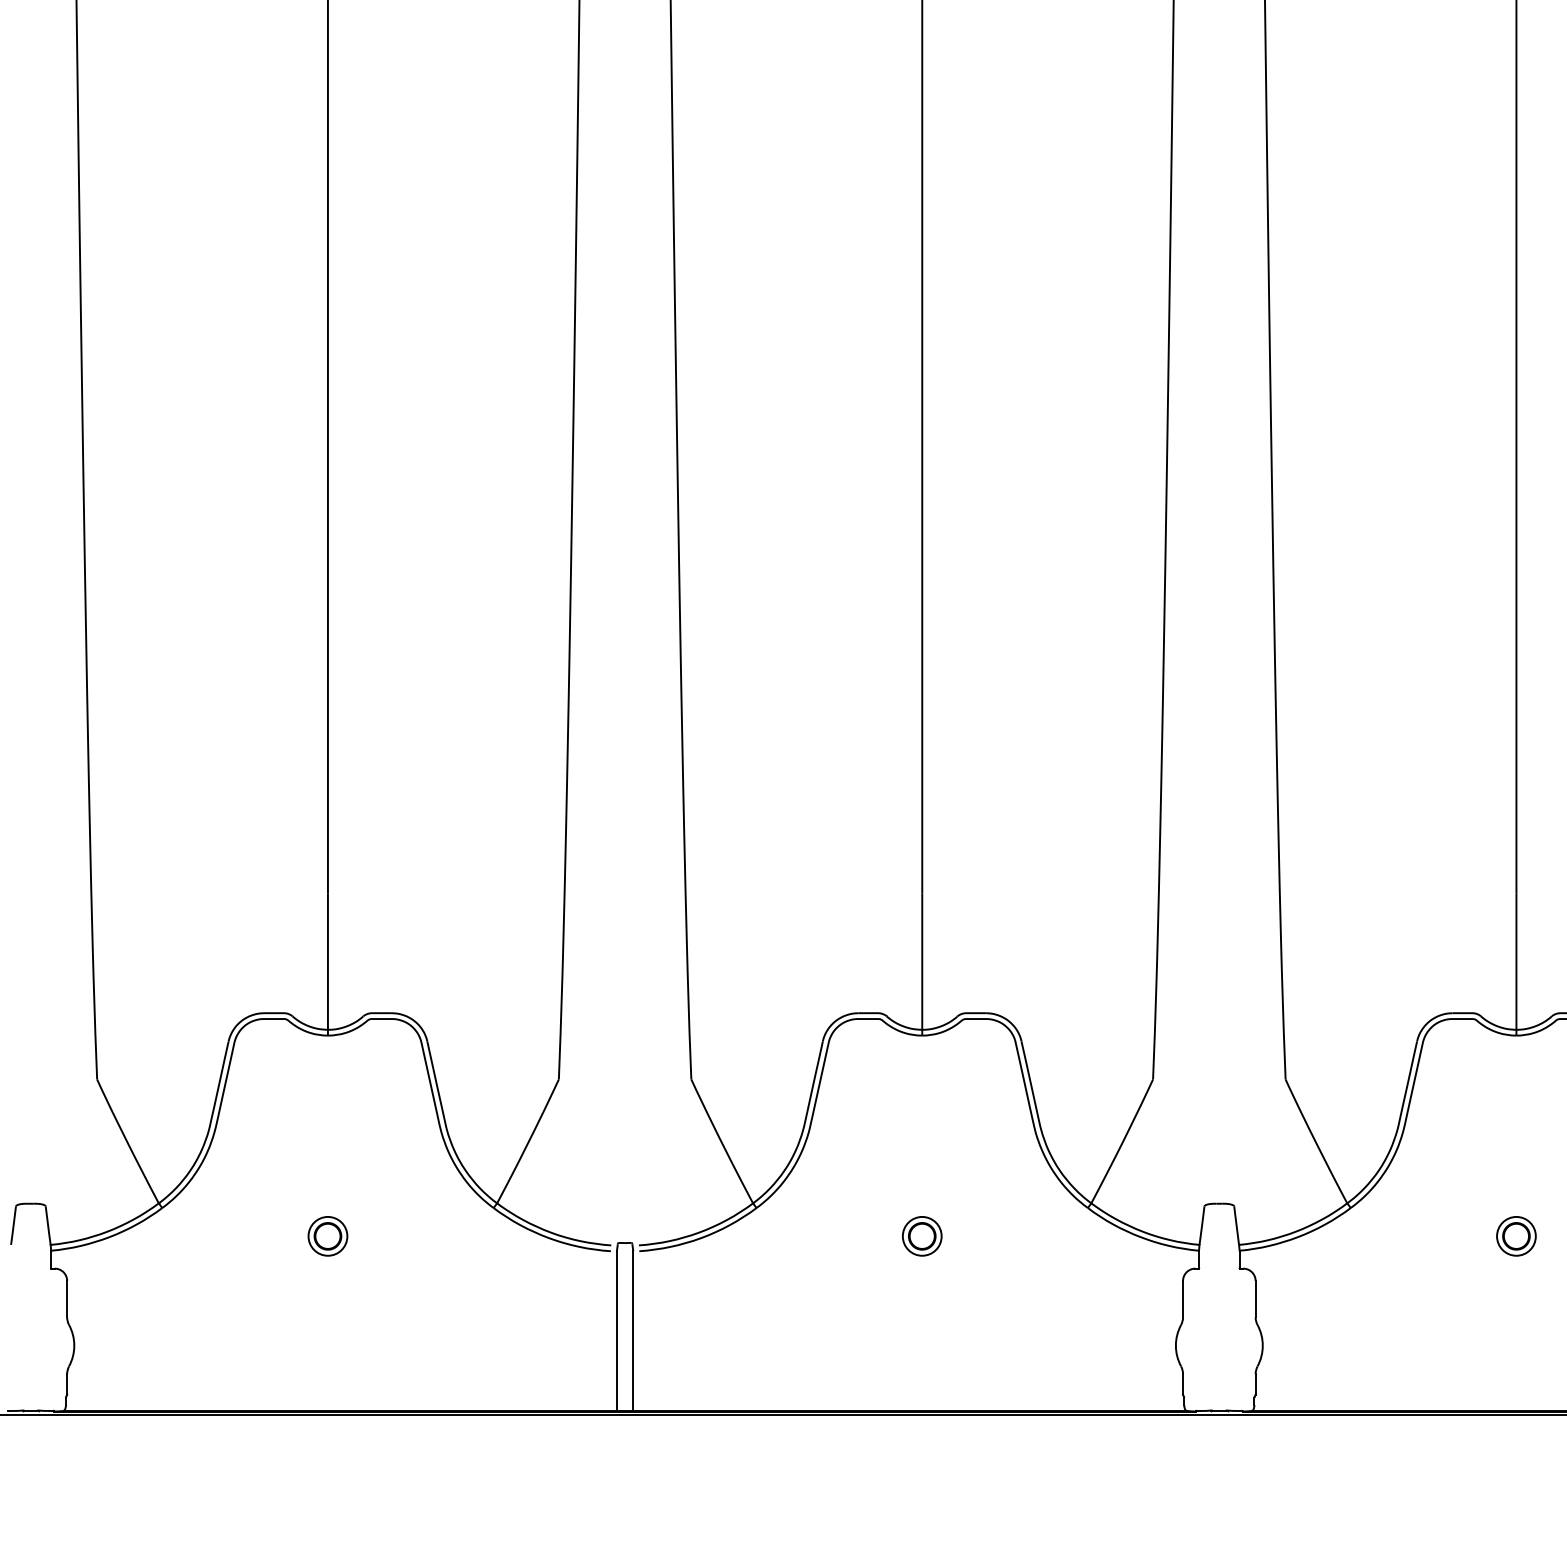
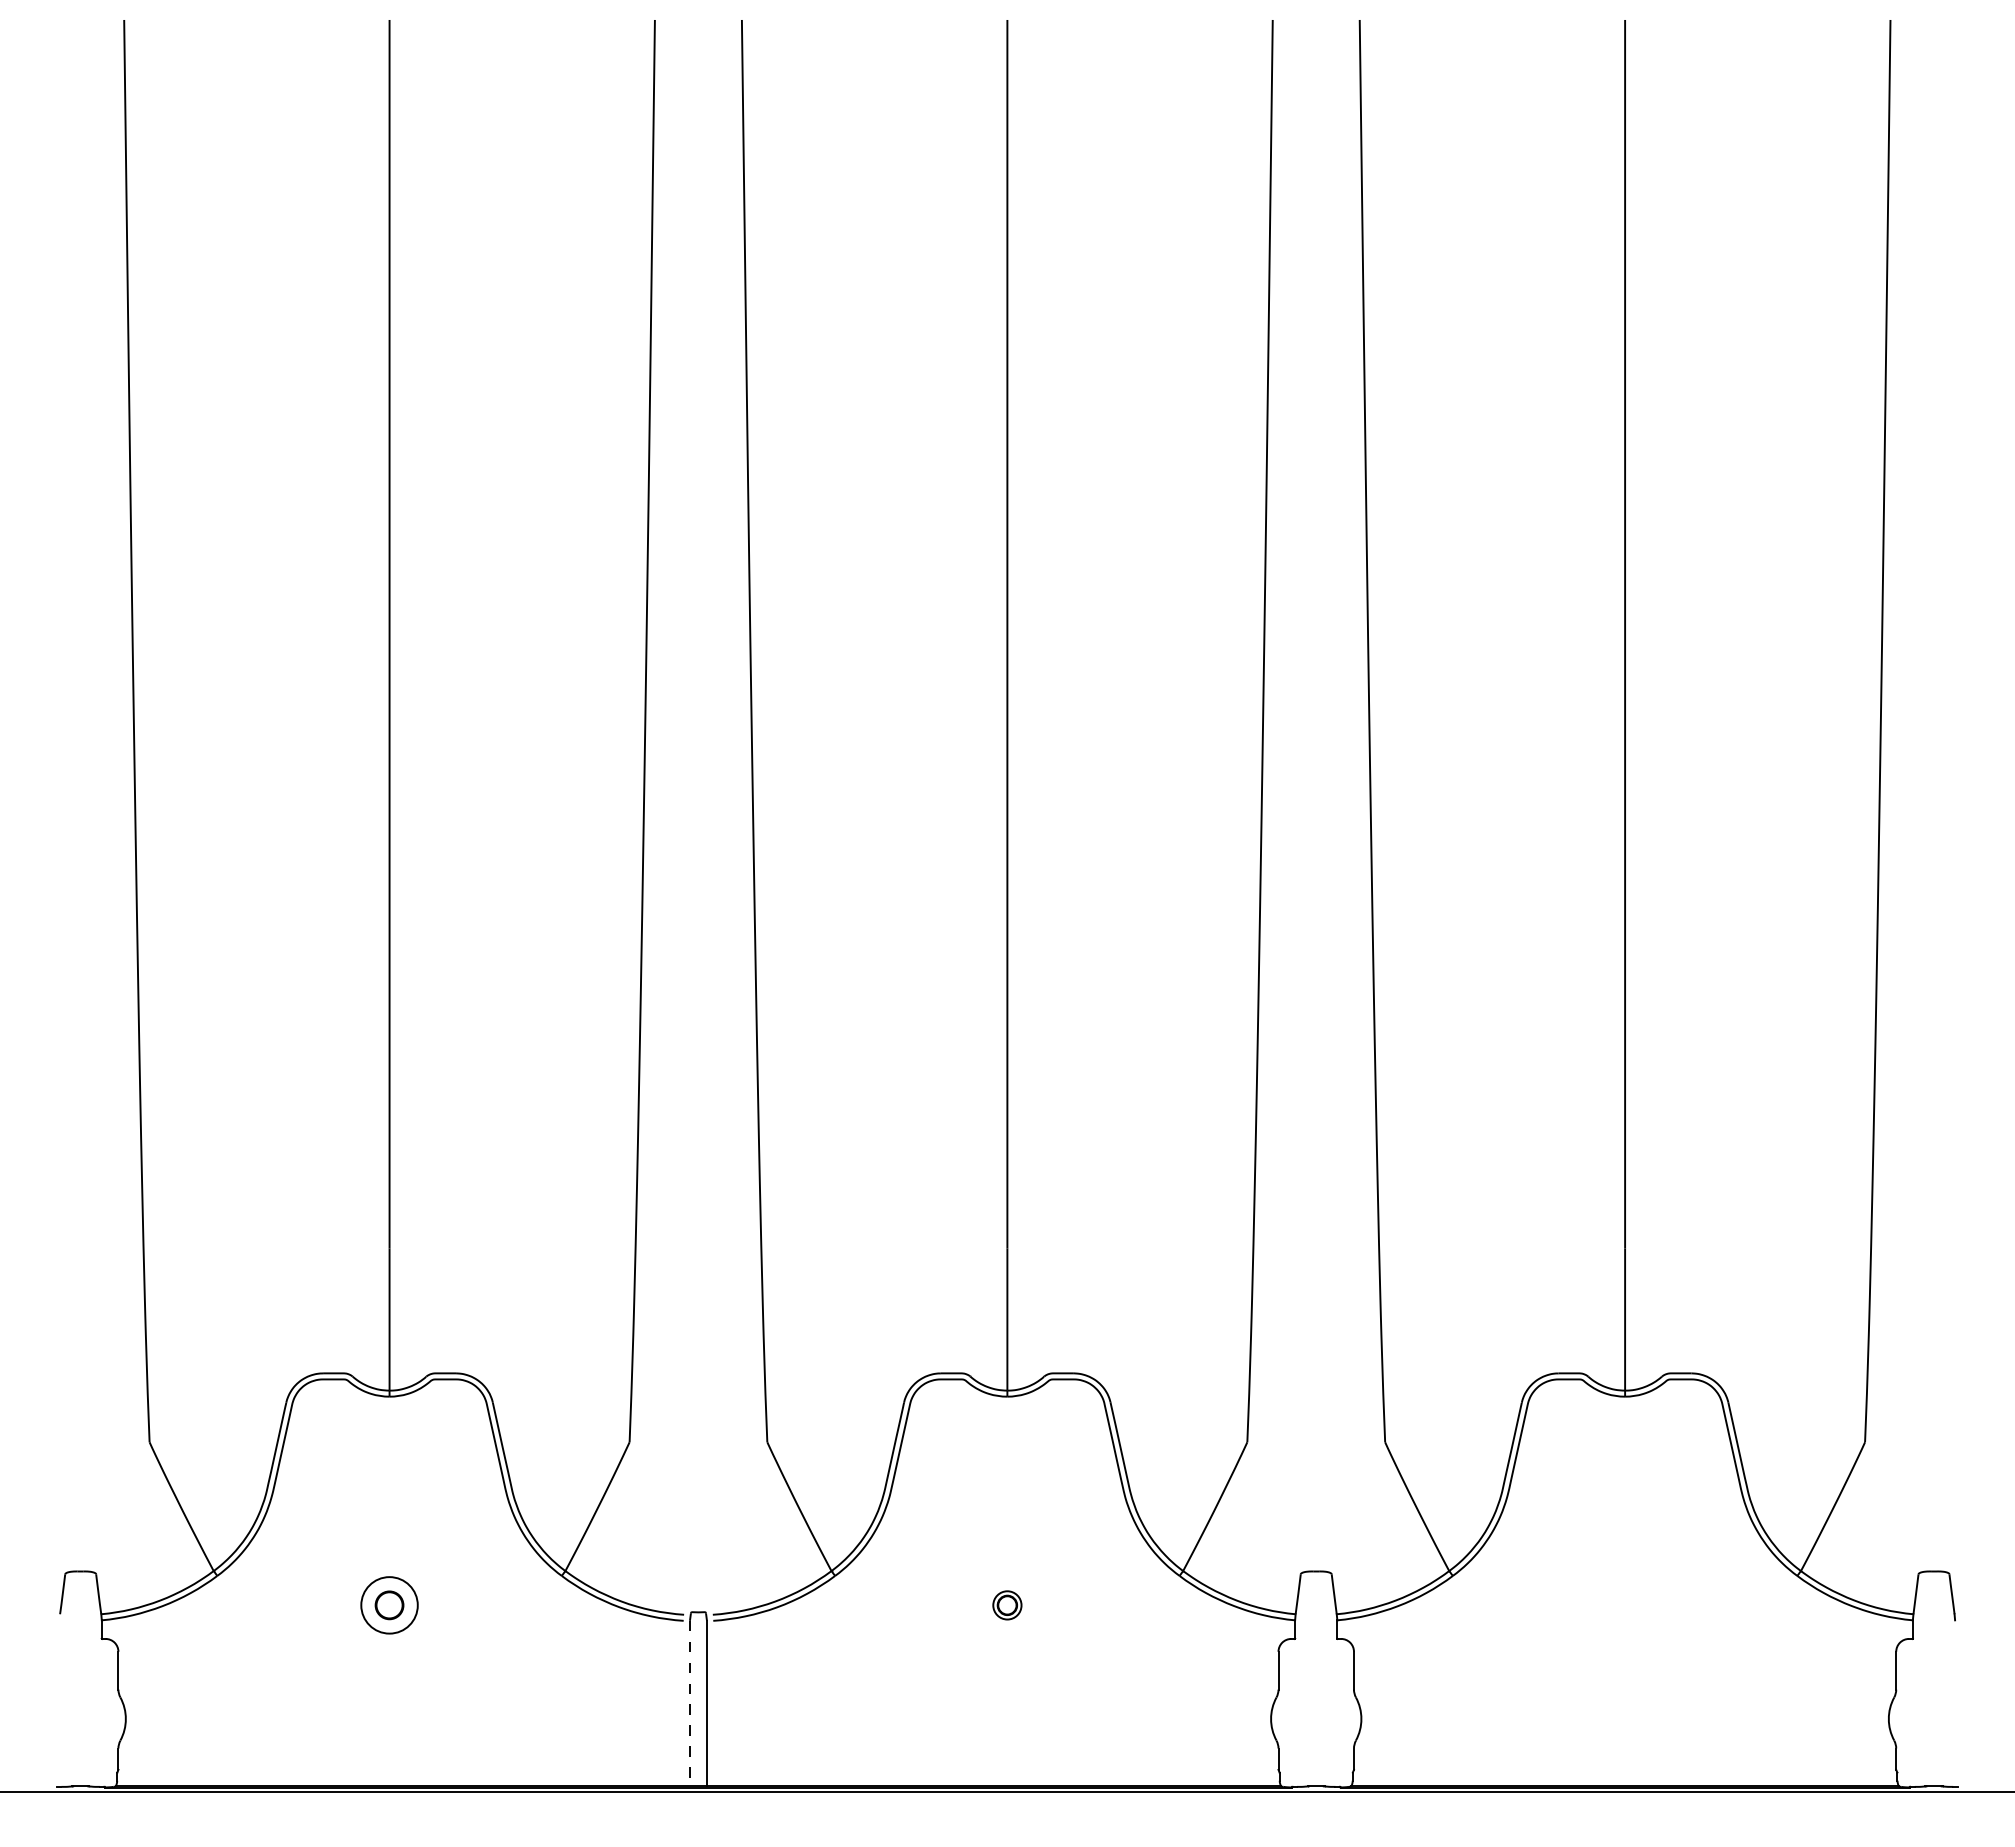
circle: (327, 1236) -> (389, 1605), size x1.4
part: (922, 1236) -> (1007, 1605), size x0.7
part: (1516, 1236) -> (1625, 1605), removed
line: (616, 1330) -> (689, 1703), solid -> dashed

